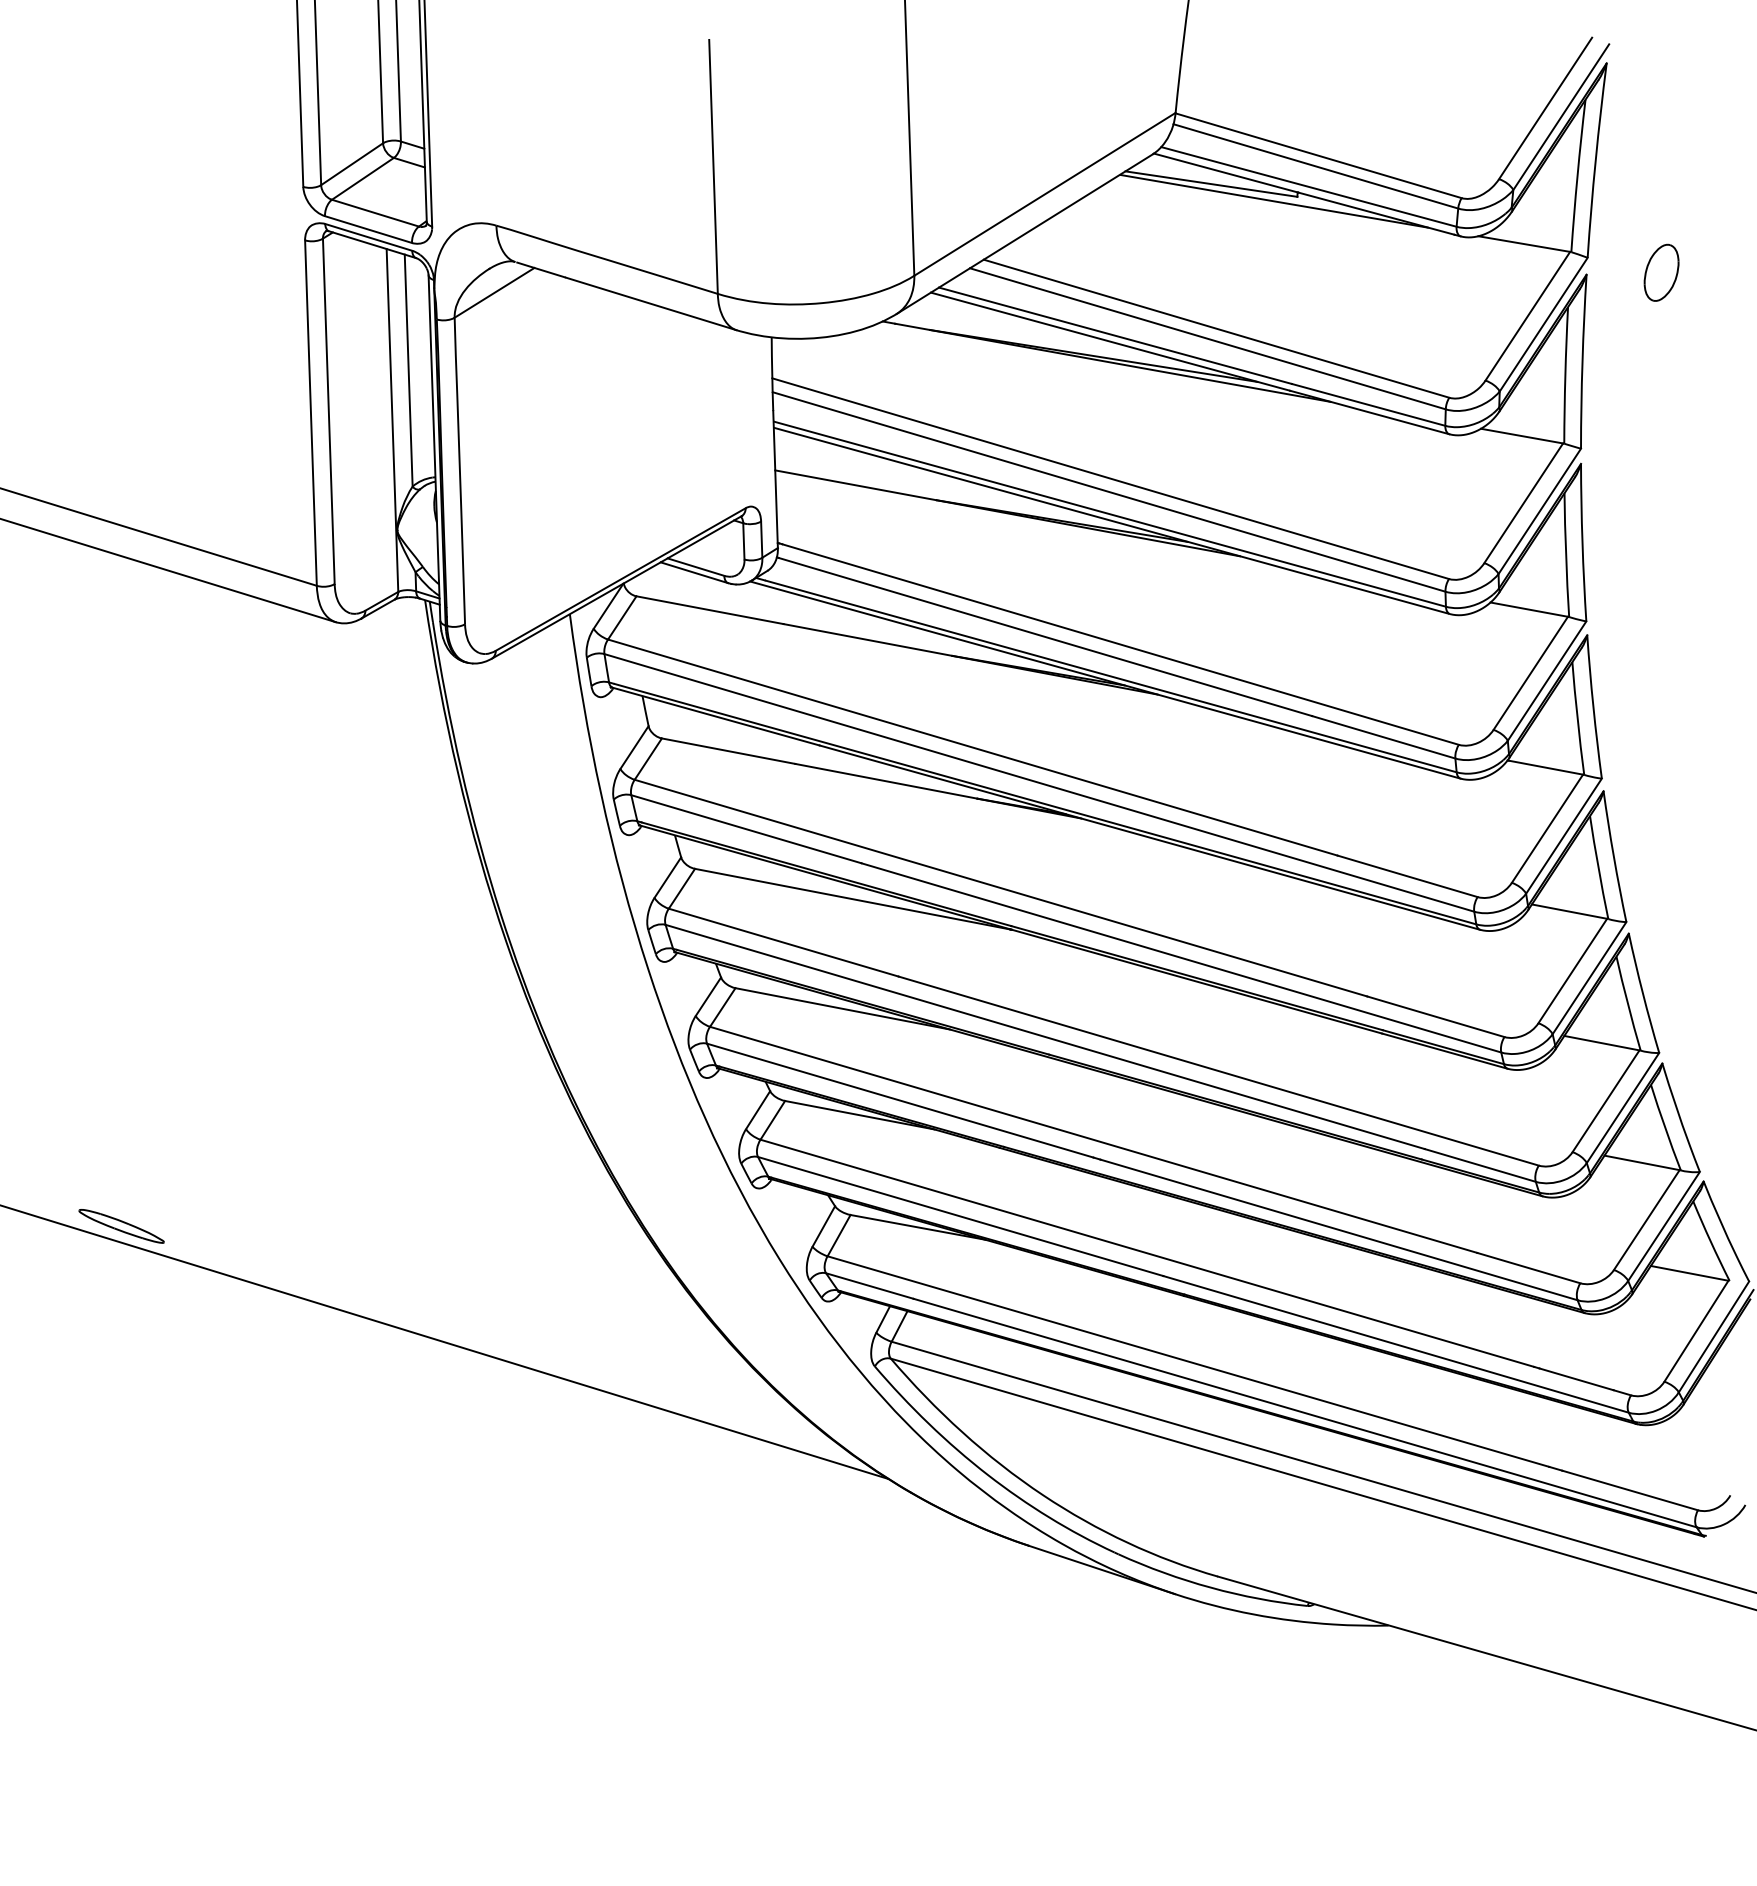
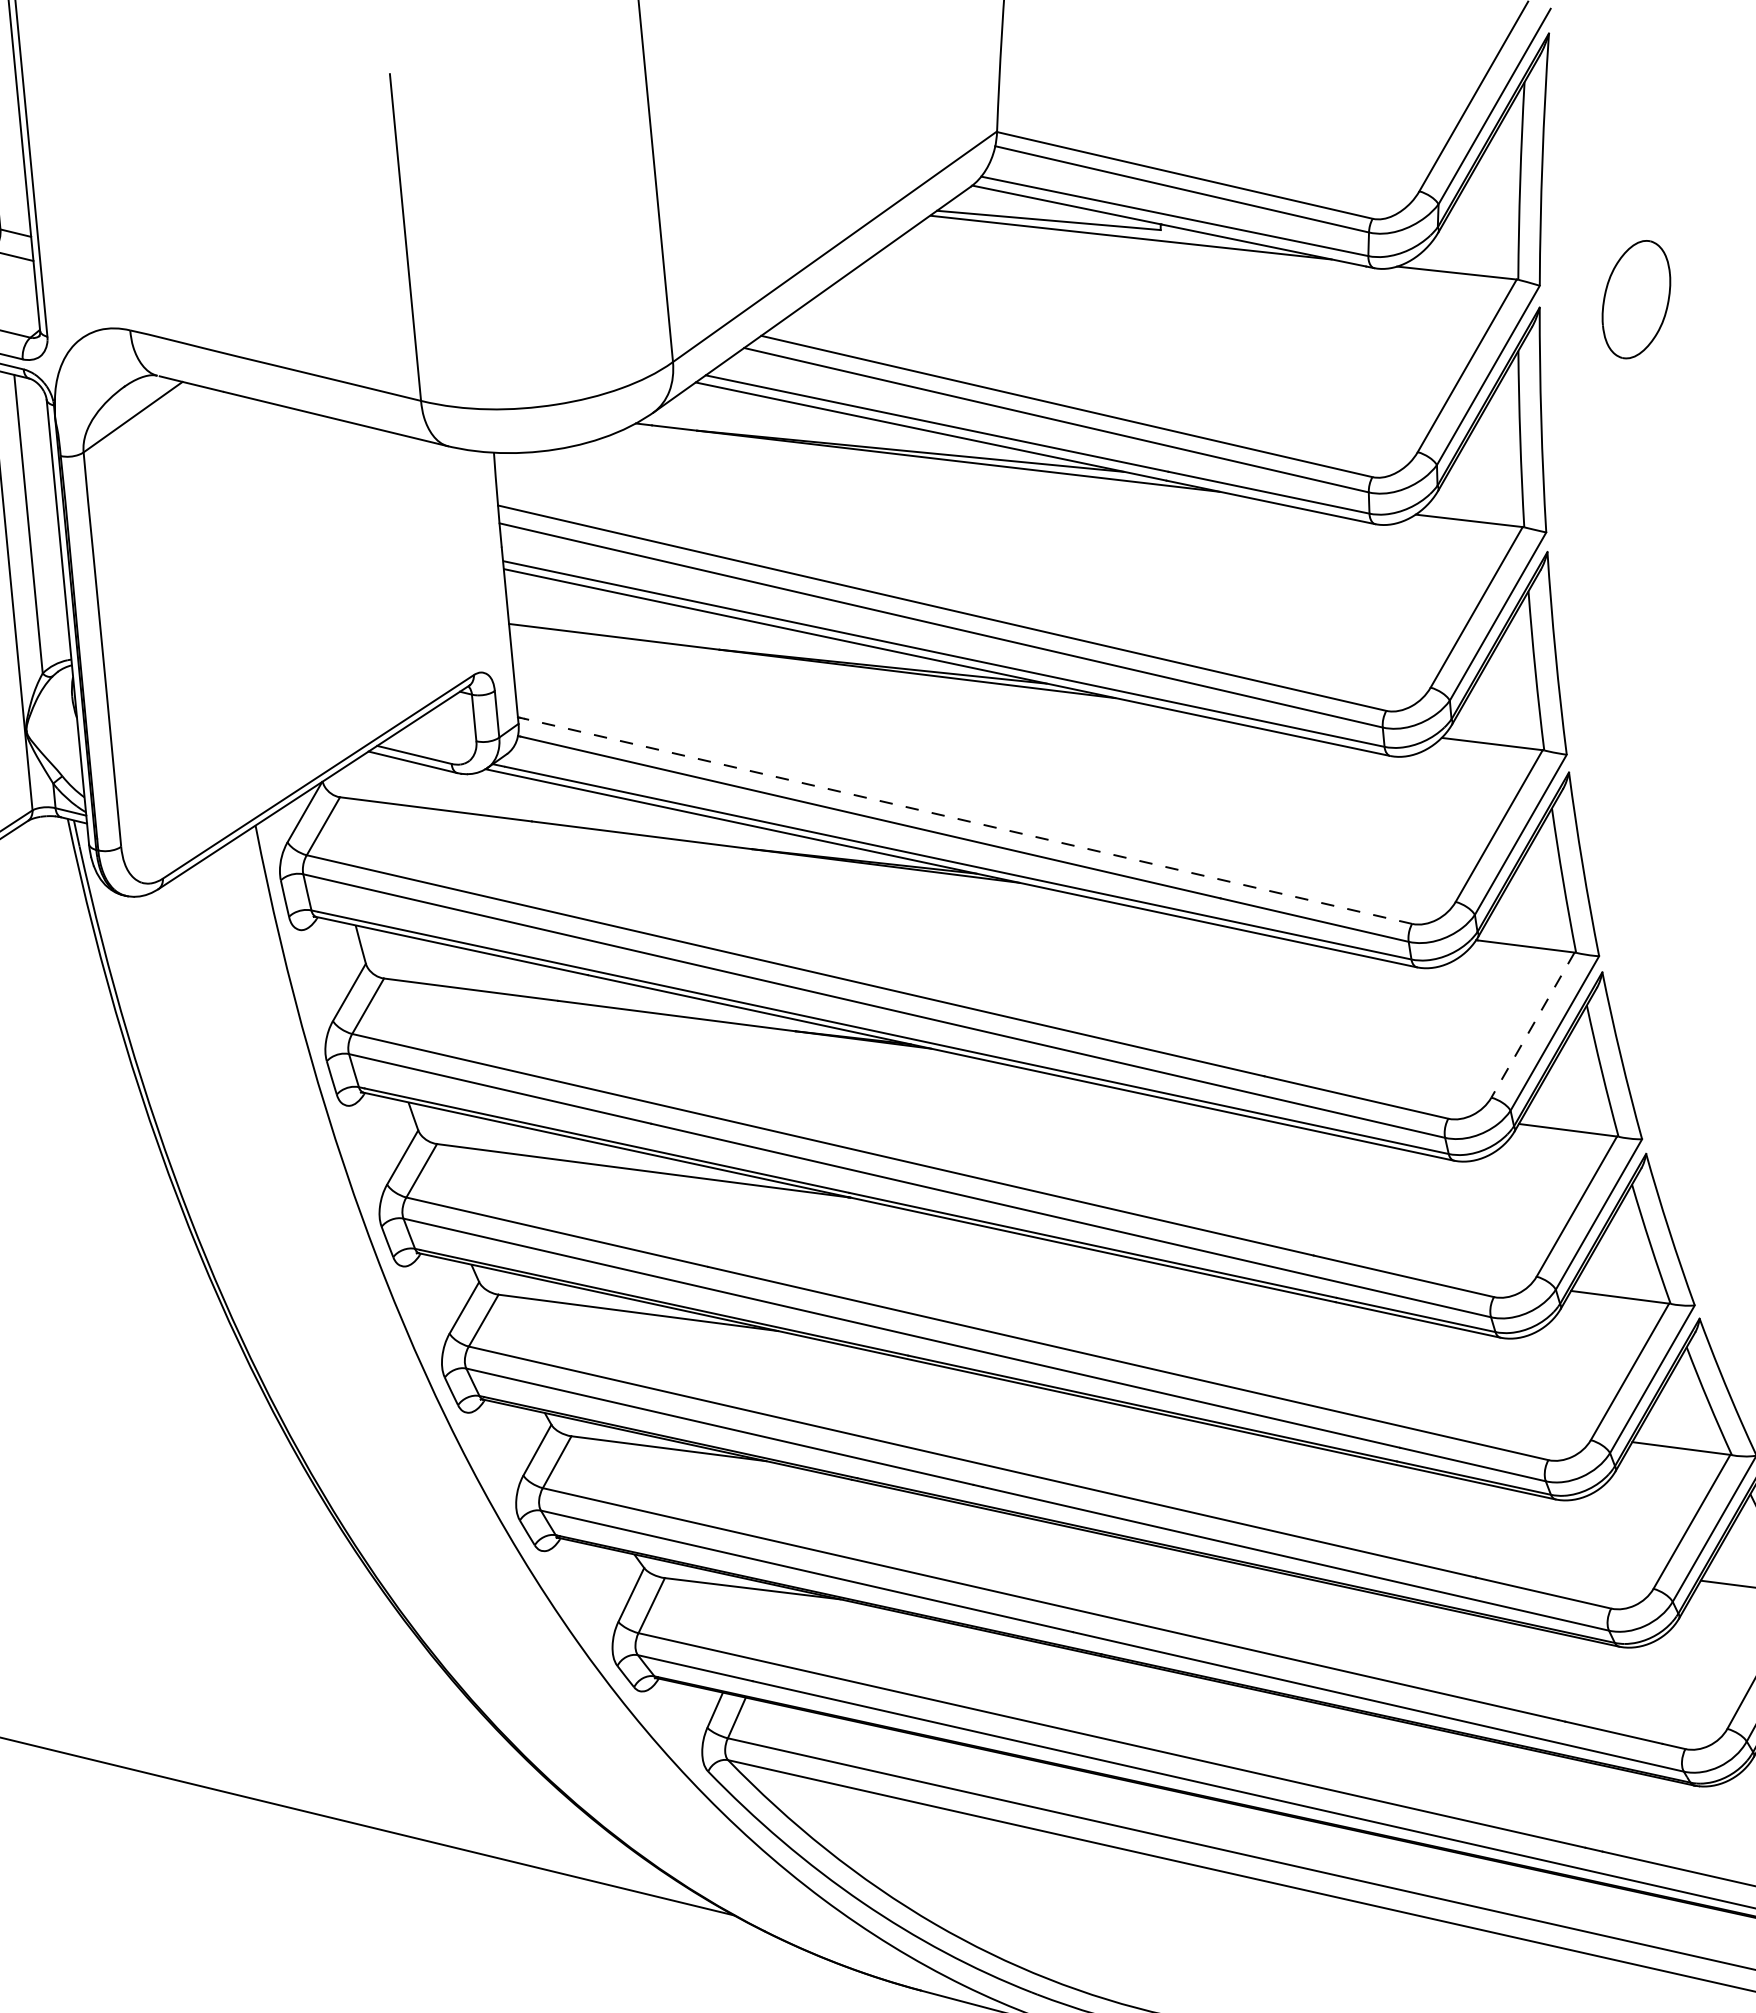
part: (1661, 272) -> (1636, 298), size x1.6
line: (1120, 644) -> (967, 821), solid -> dashed
line: (1547, 828) -> (1533, 1024), solid -> dashed

